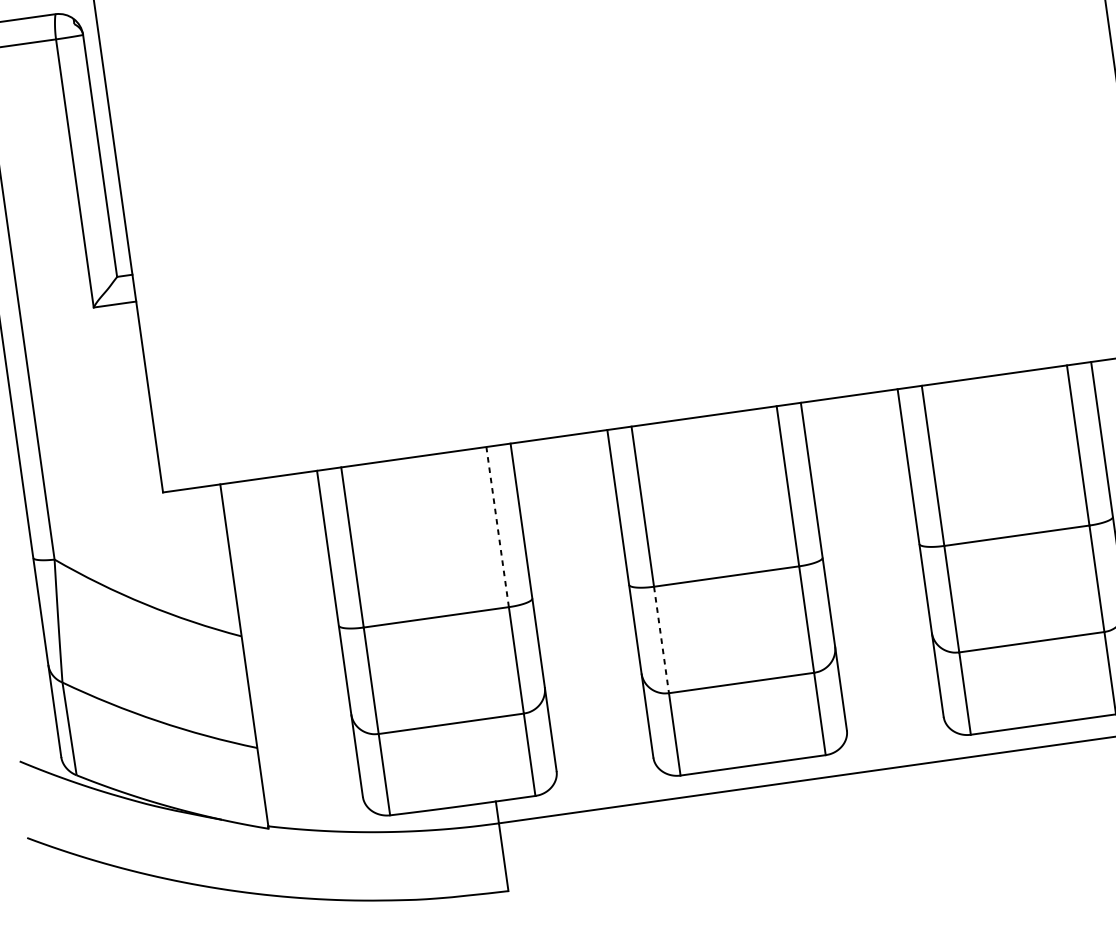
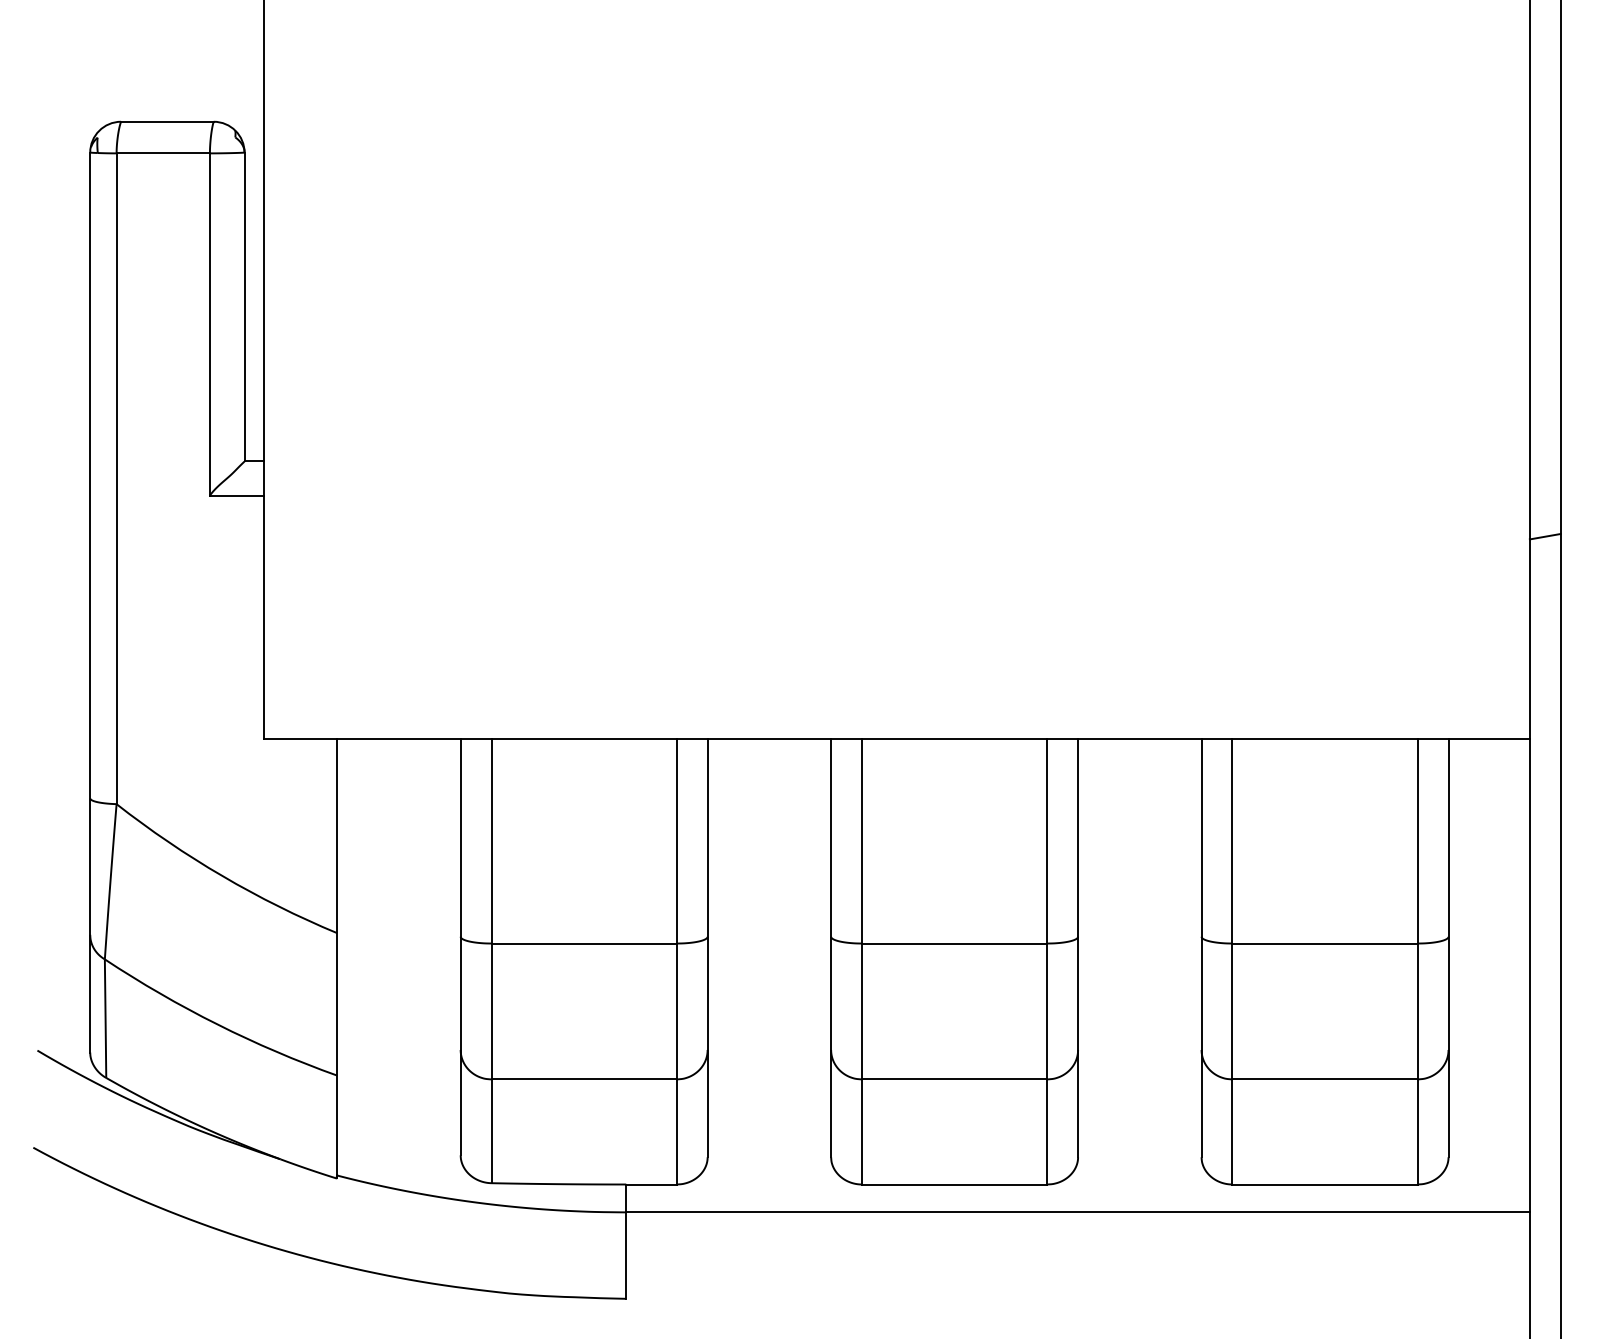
line: (497, 526) -> (676, 840), dashed -> solid
line: (661, 639) -> (862, 1011), dashed -> solid

